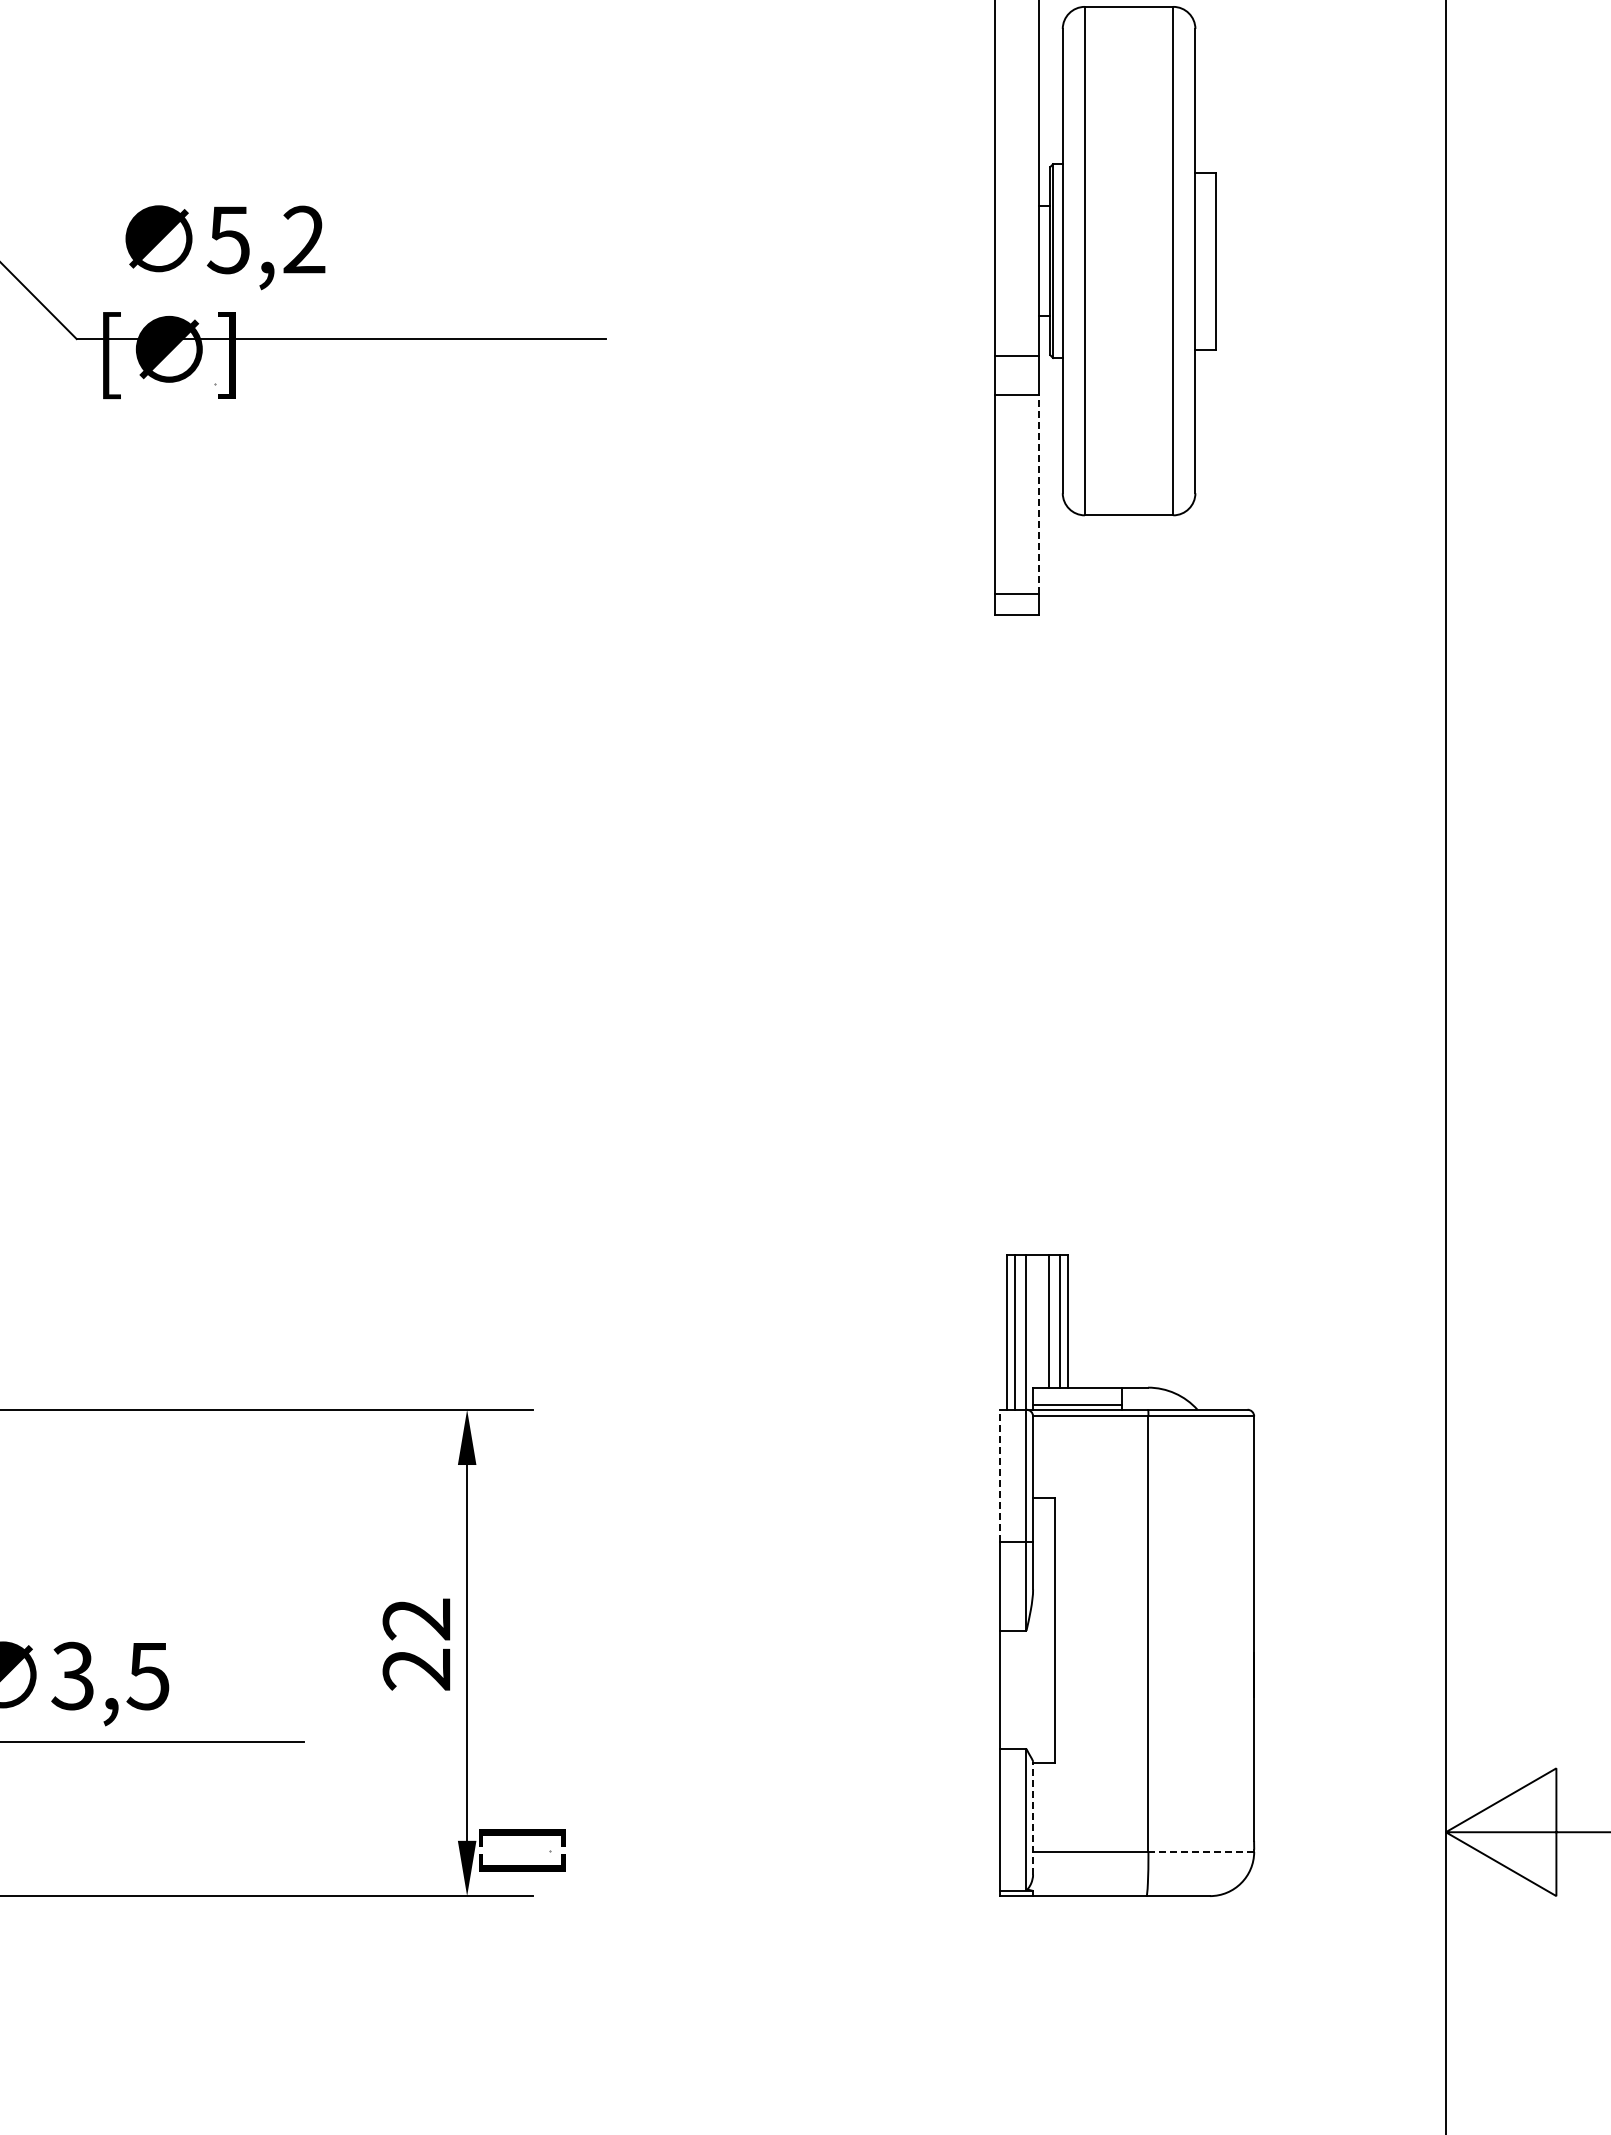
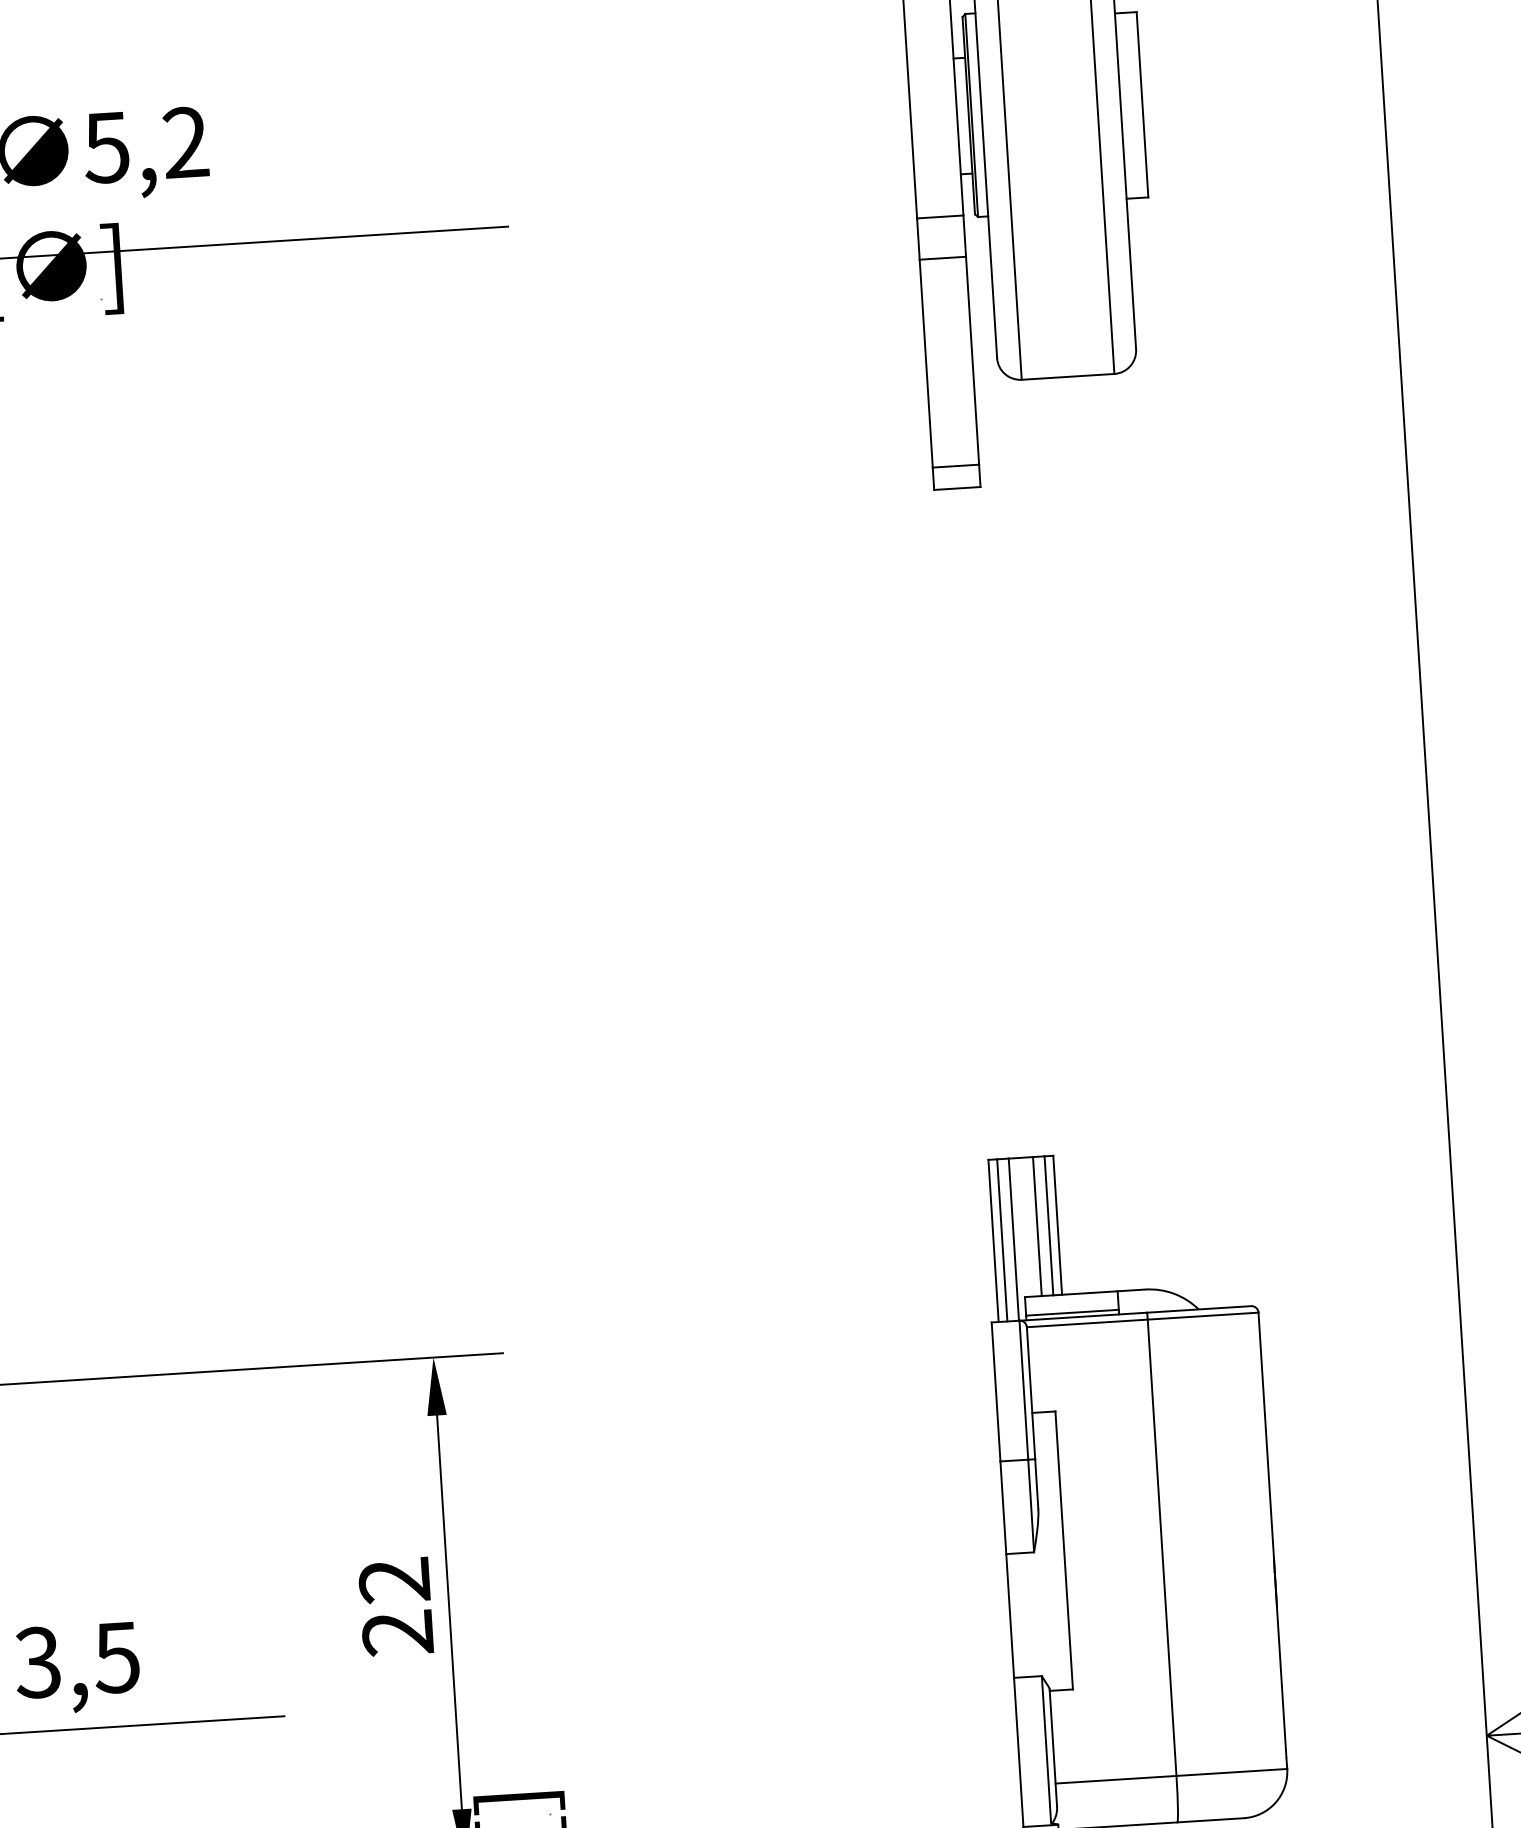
line: (1039, 493) -> (972, 359), dashed -> solid
line: (999, 1475) -> (995, 1391), dashed -> solid
line: (1033, 1817) -> (1053, 1747), dashed -> solid
line: (1201, 1851) -> (1232, 1772), dashed -> solid

